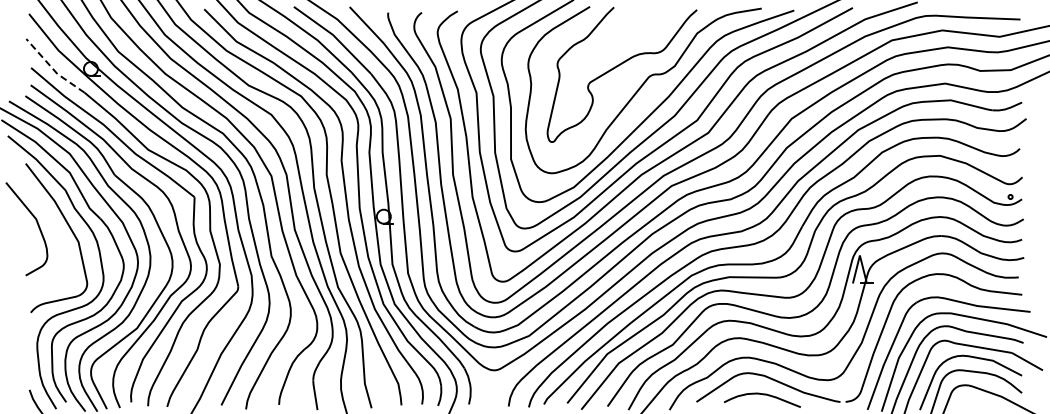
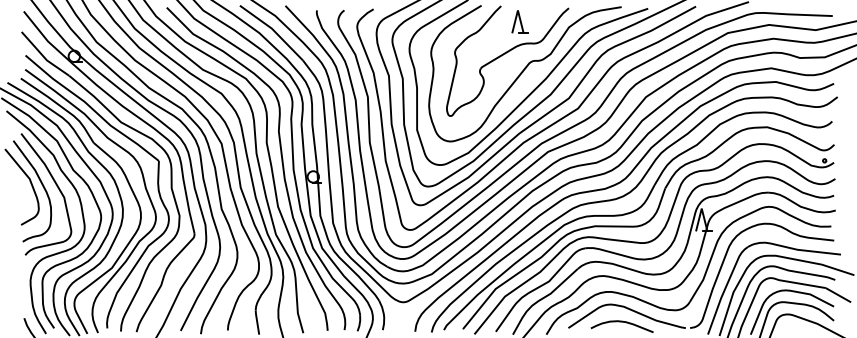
part: (637, 26) -> (520, 21), added
line: (53, 69) -> (43, 56), dashed -> solid
curve: (51, 227) -> (42, 185), added

